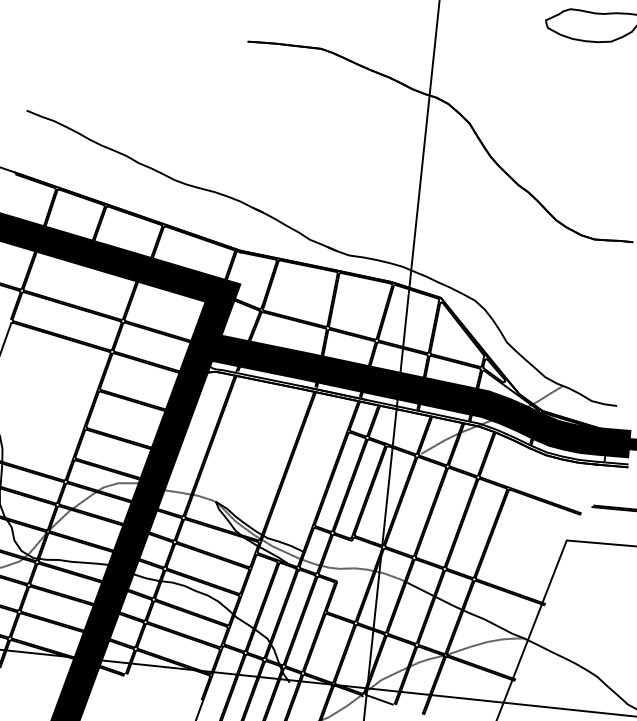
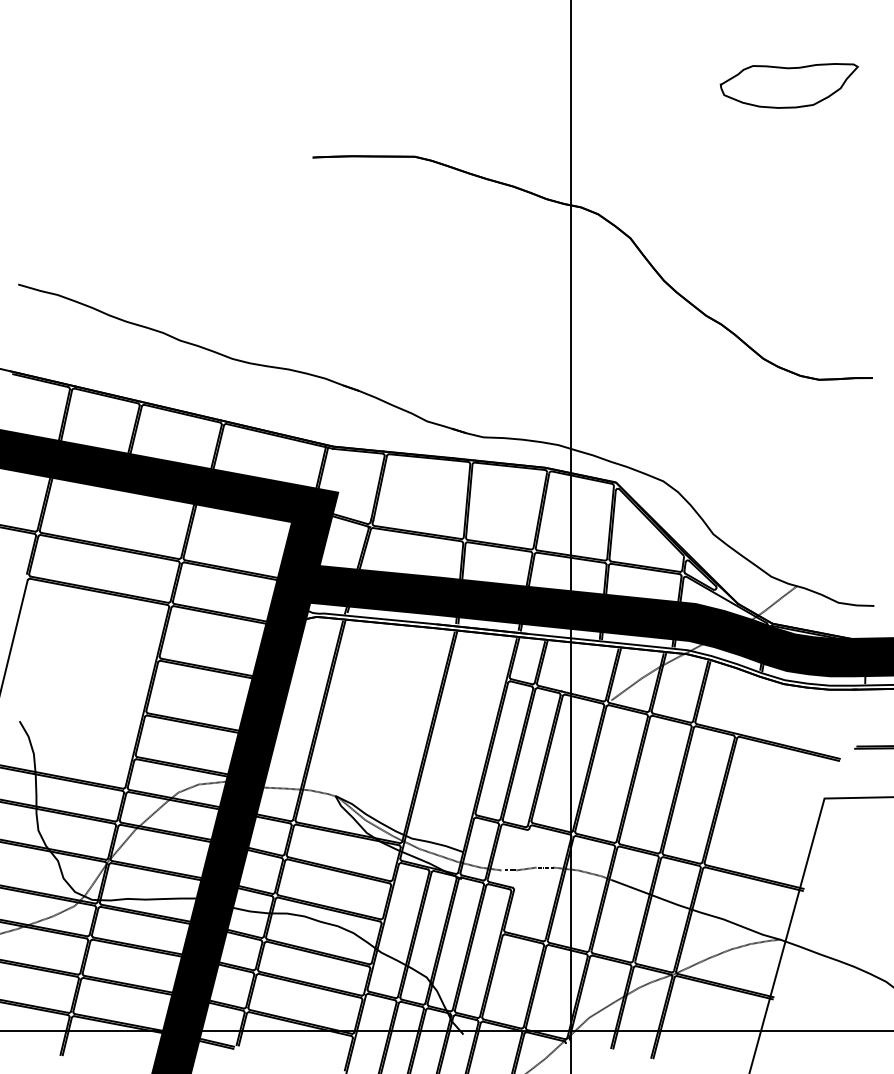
line: (379, 699) -> (589, 1044), removed

